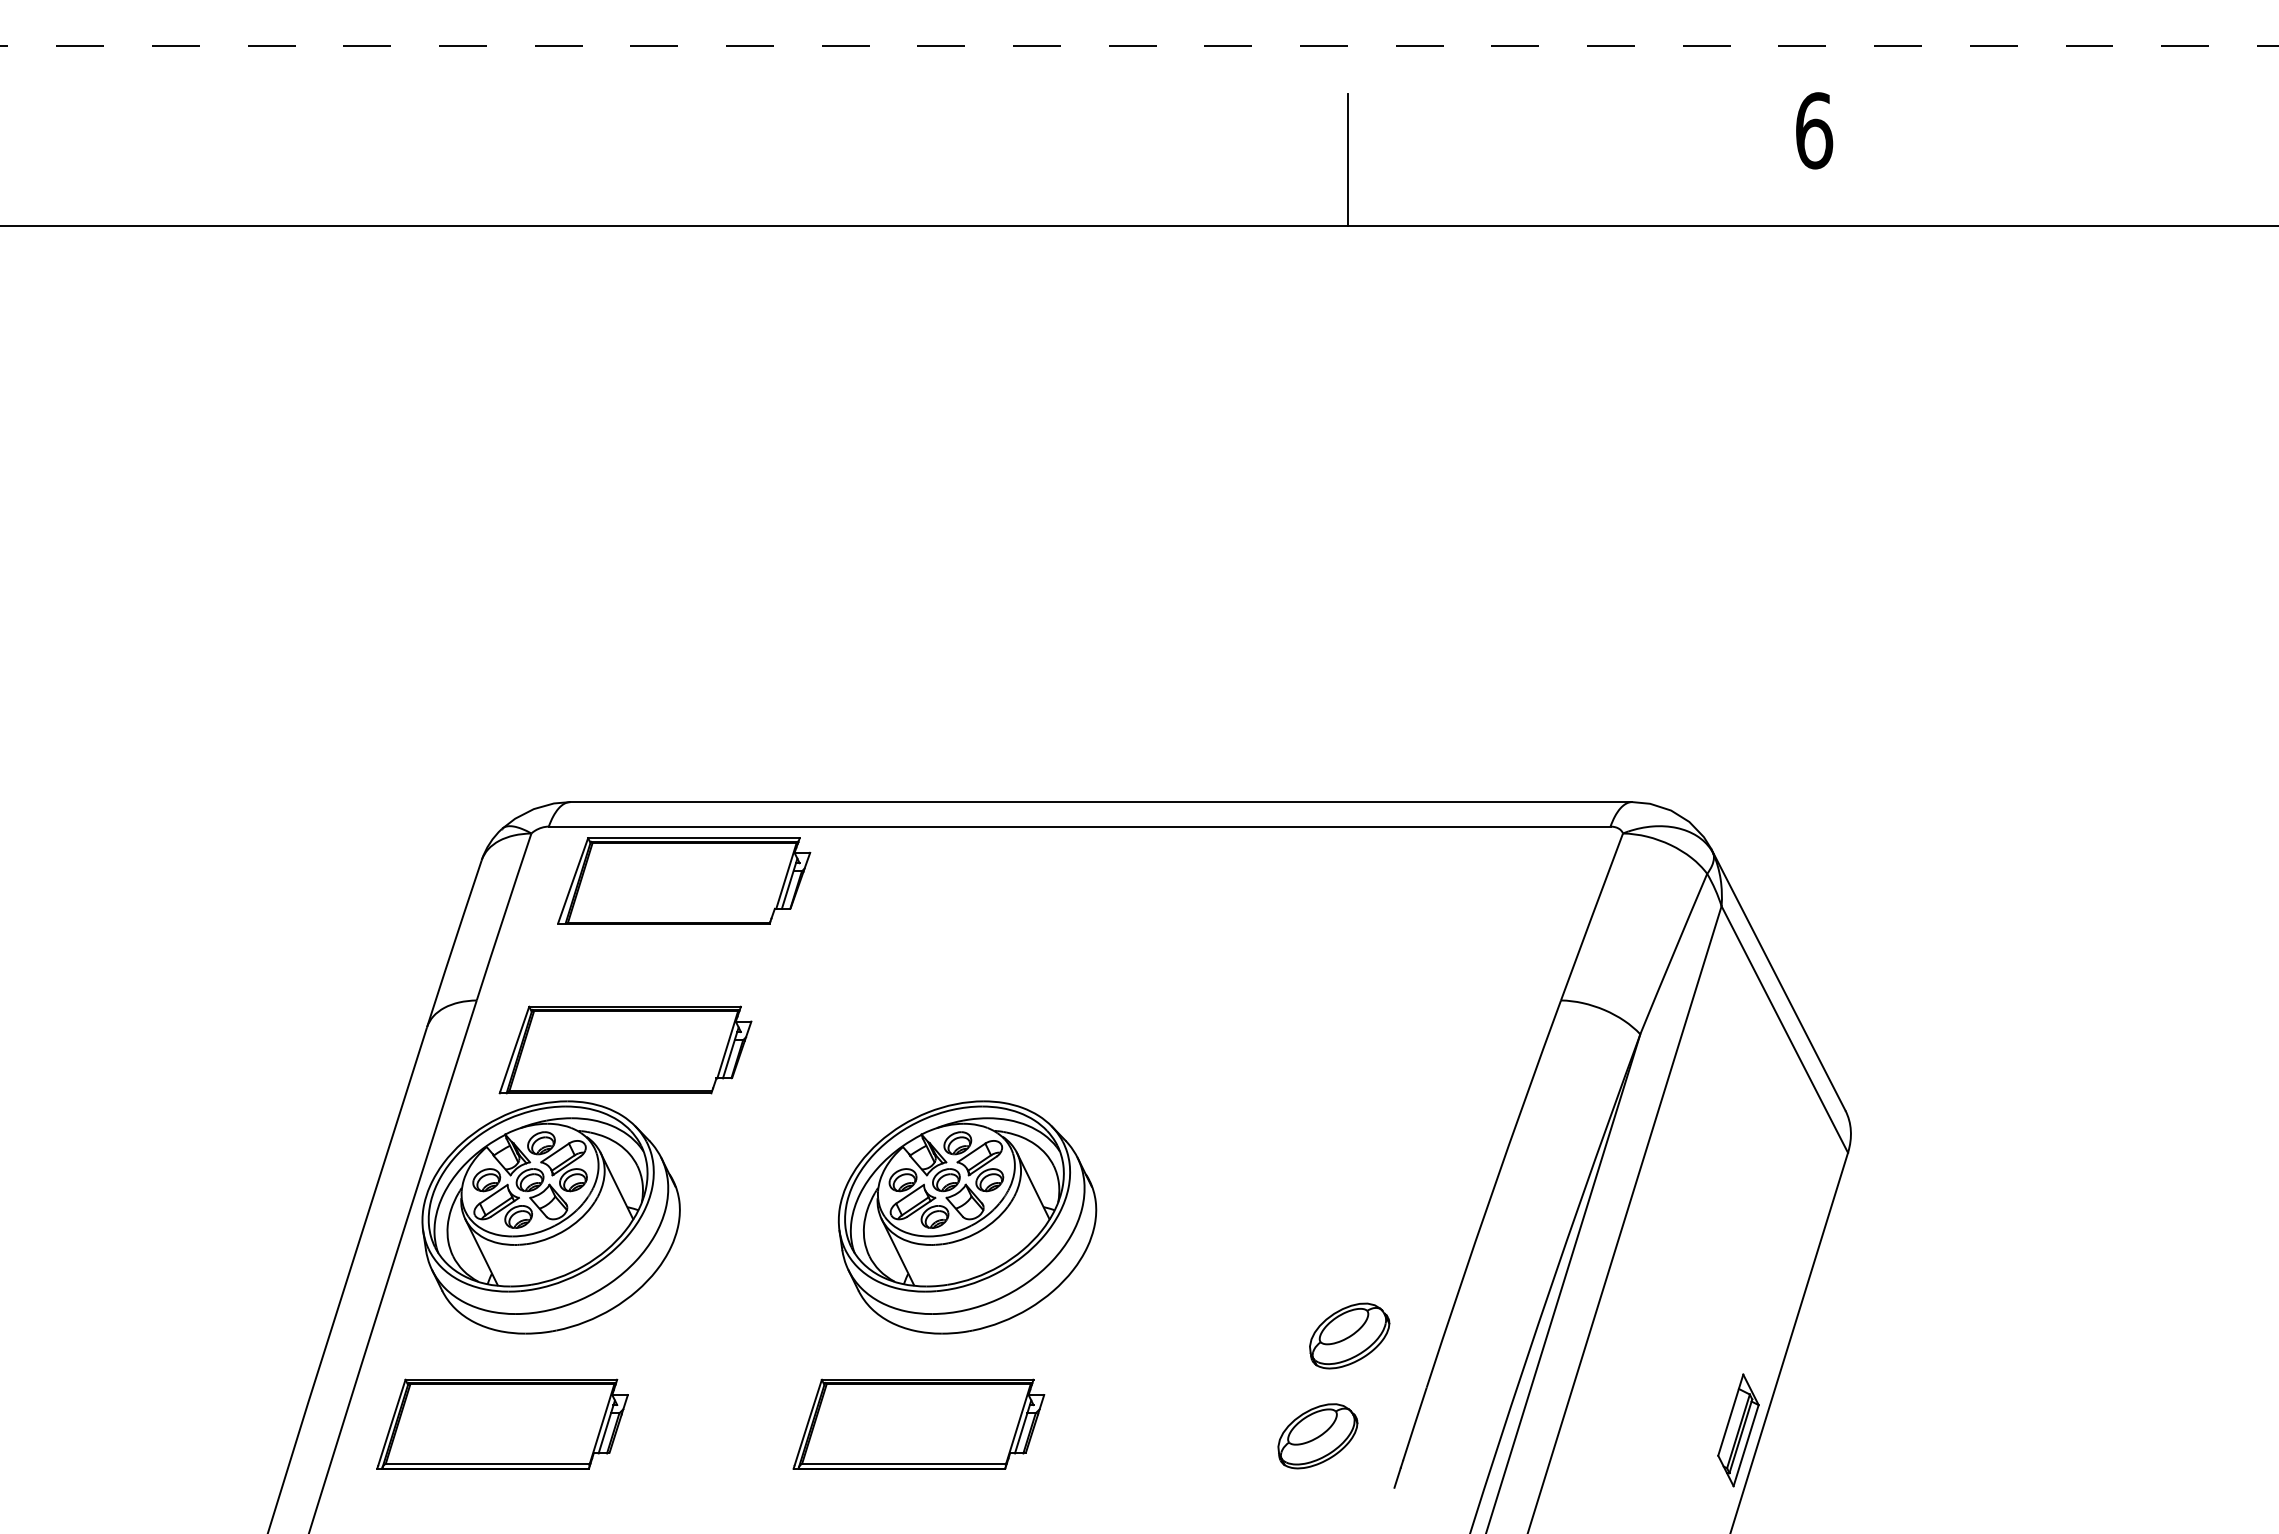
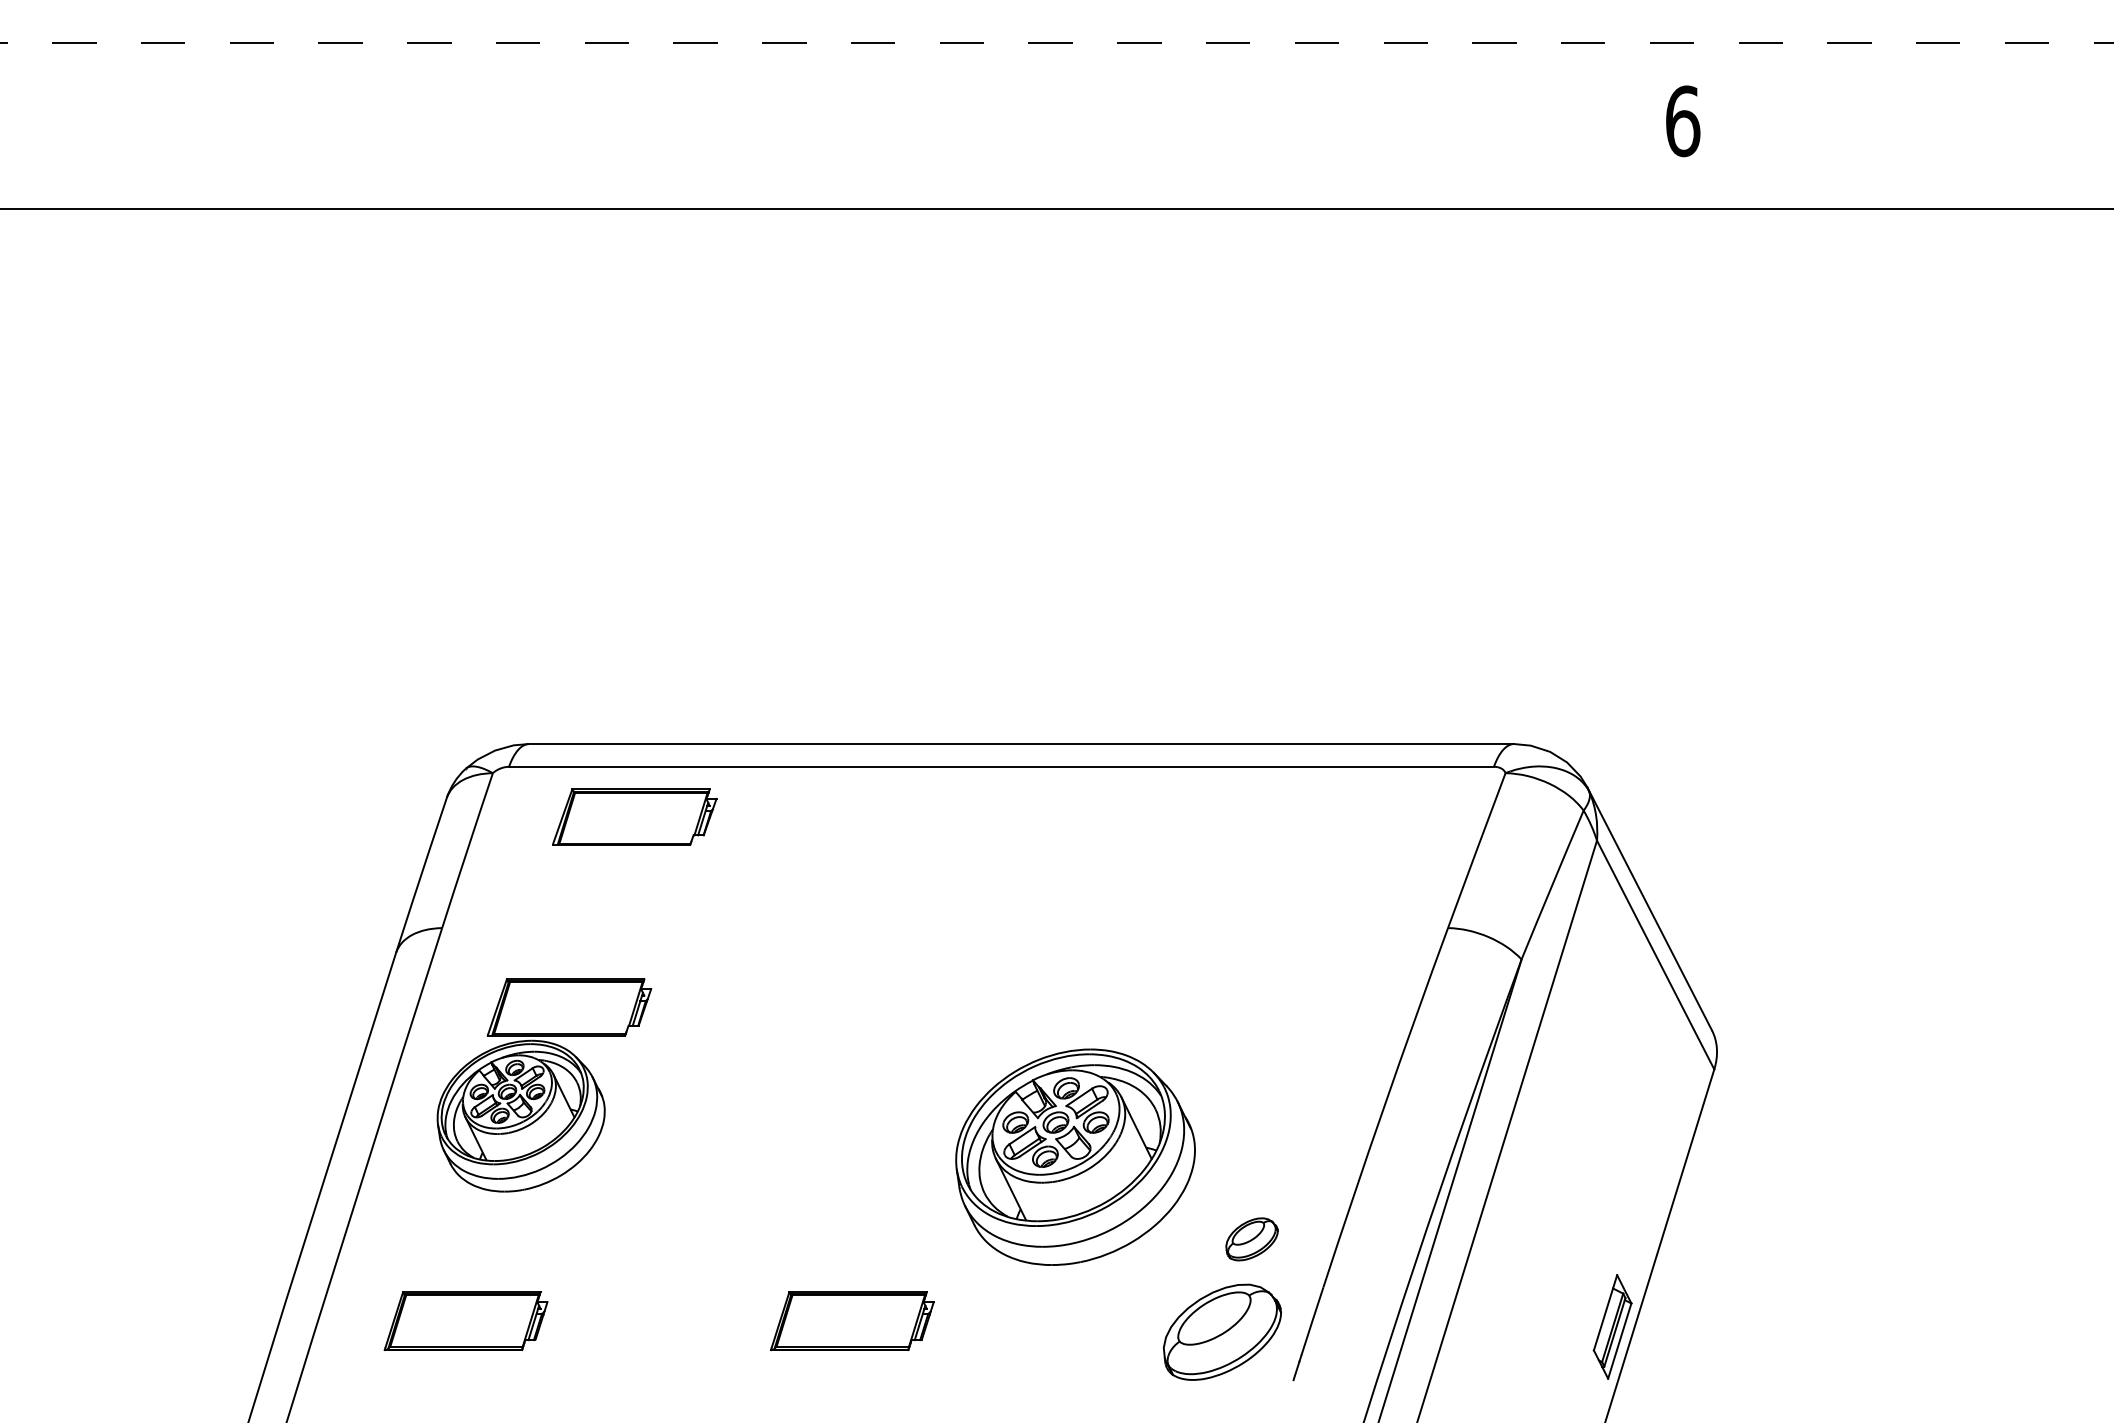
line: (1347, 159) -> (1249, 147), removed
part: (684, 880) -> (634, 816), size x0.7
part: (586, 1169) -> (543, 1084), size x0.7
part: (967, 1217) -> (1075, 1157), moved
part: (1349, 1335) -> (1251, 1238), size x0.7
part: (502, 1423) -> (466, 1320), size x0.7
part: (918, 1423) -> (851, 1320), size x0.7
part: (1317, 1436) -> (1222, 1332), size x1.6

